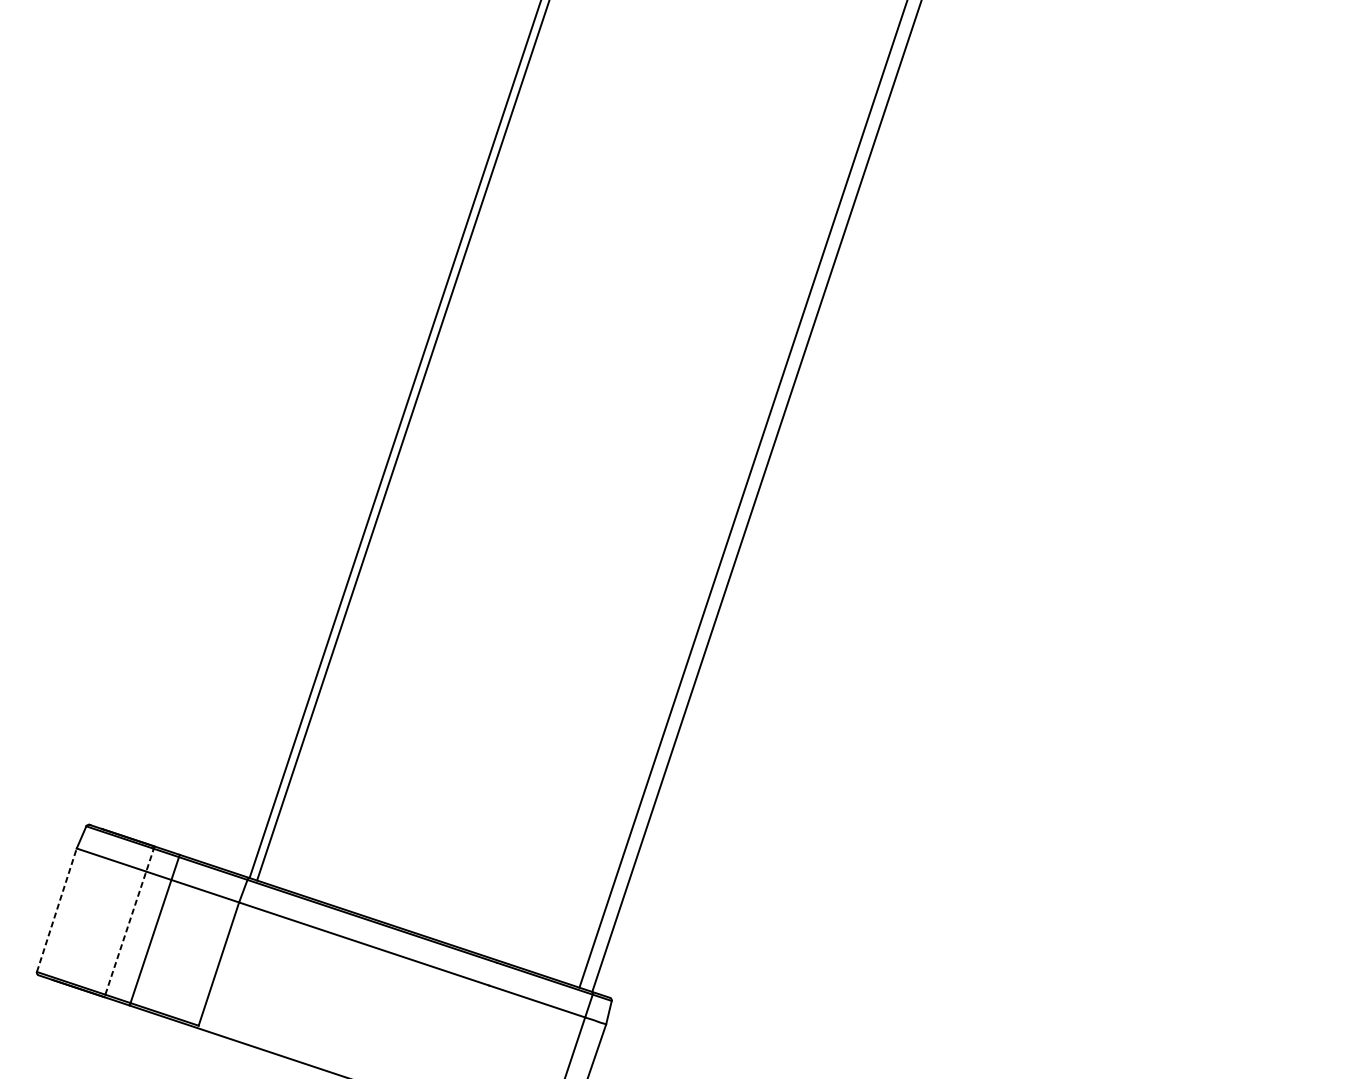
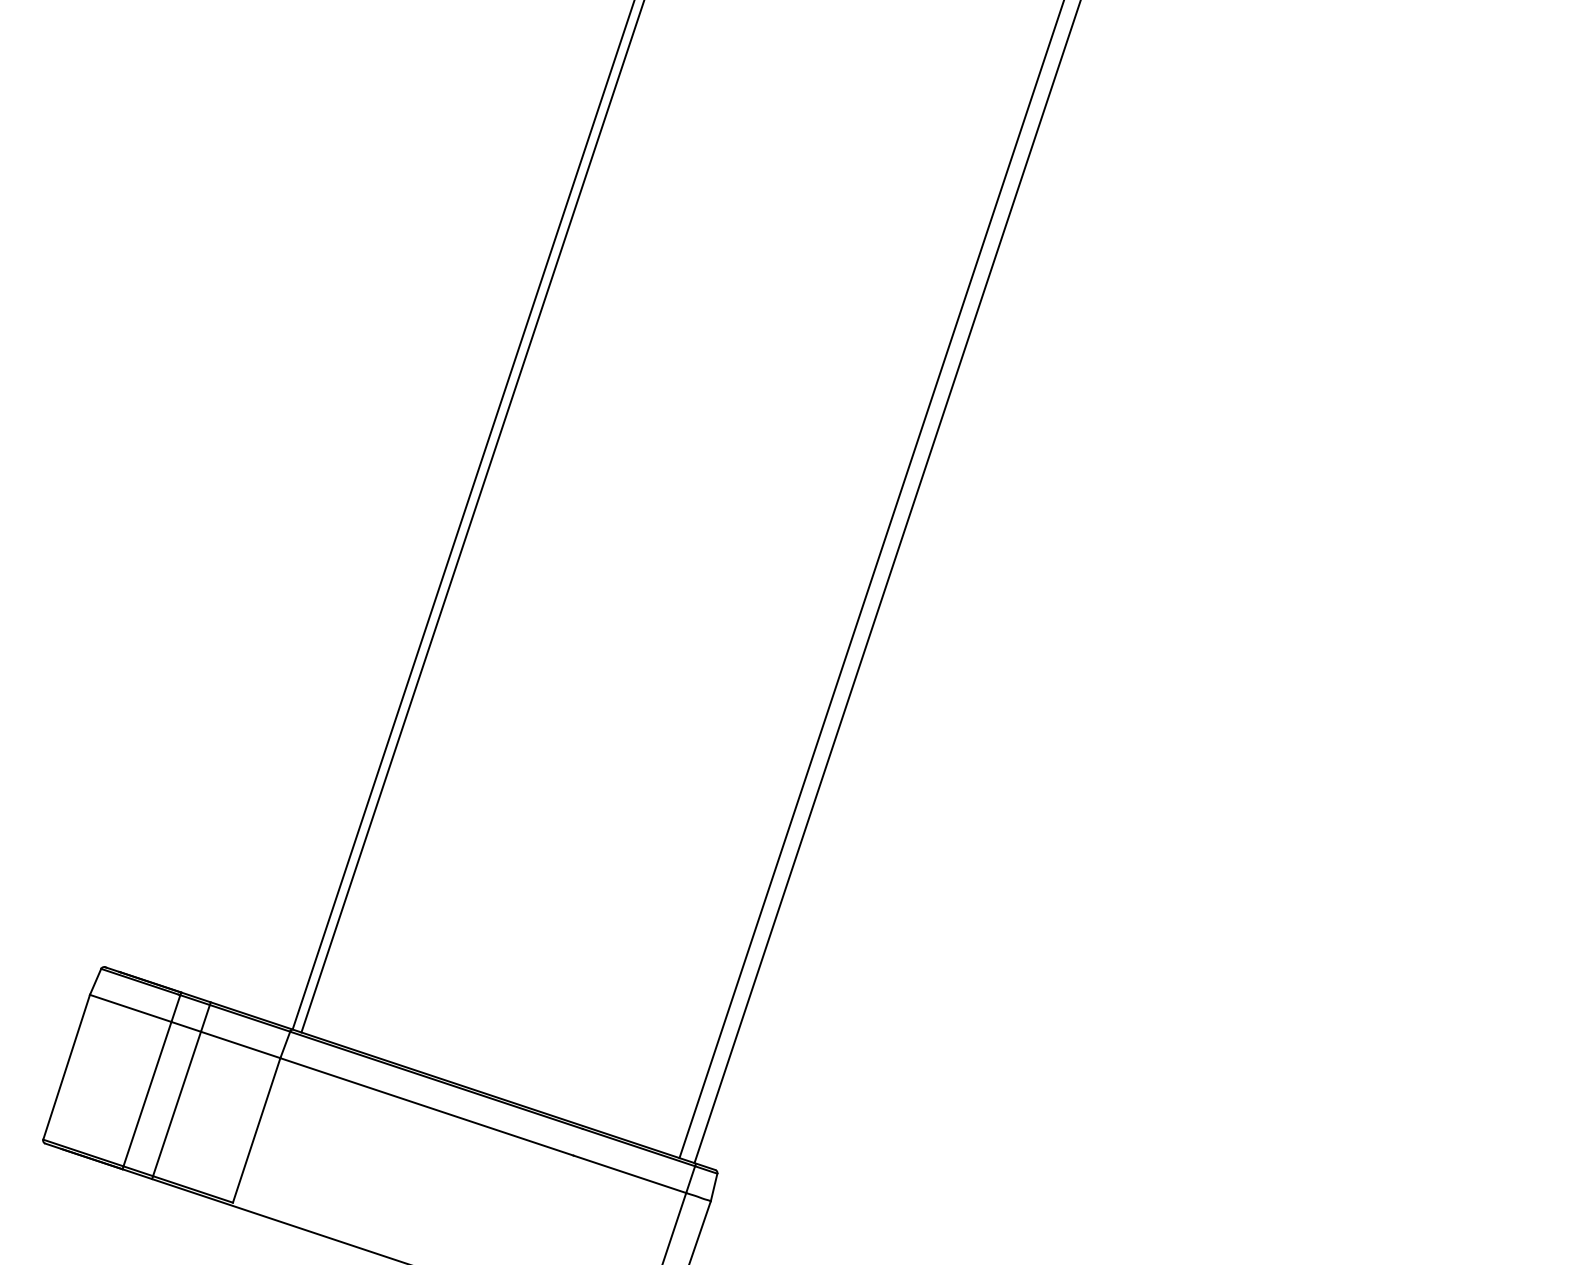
line: (56, 909) -> (66, 1066), dashed -> solid
line: (129, 922) -> (151, 1081), dashed -> solid

